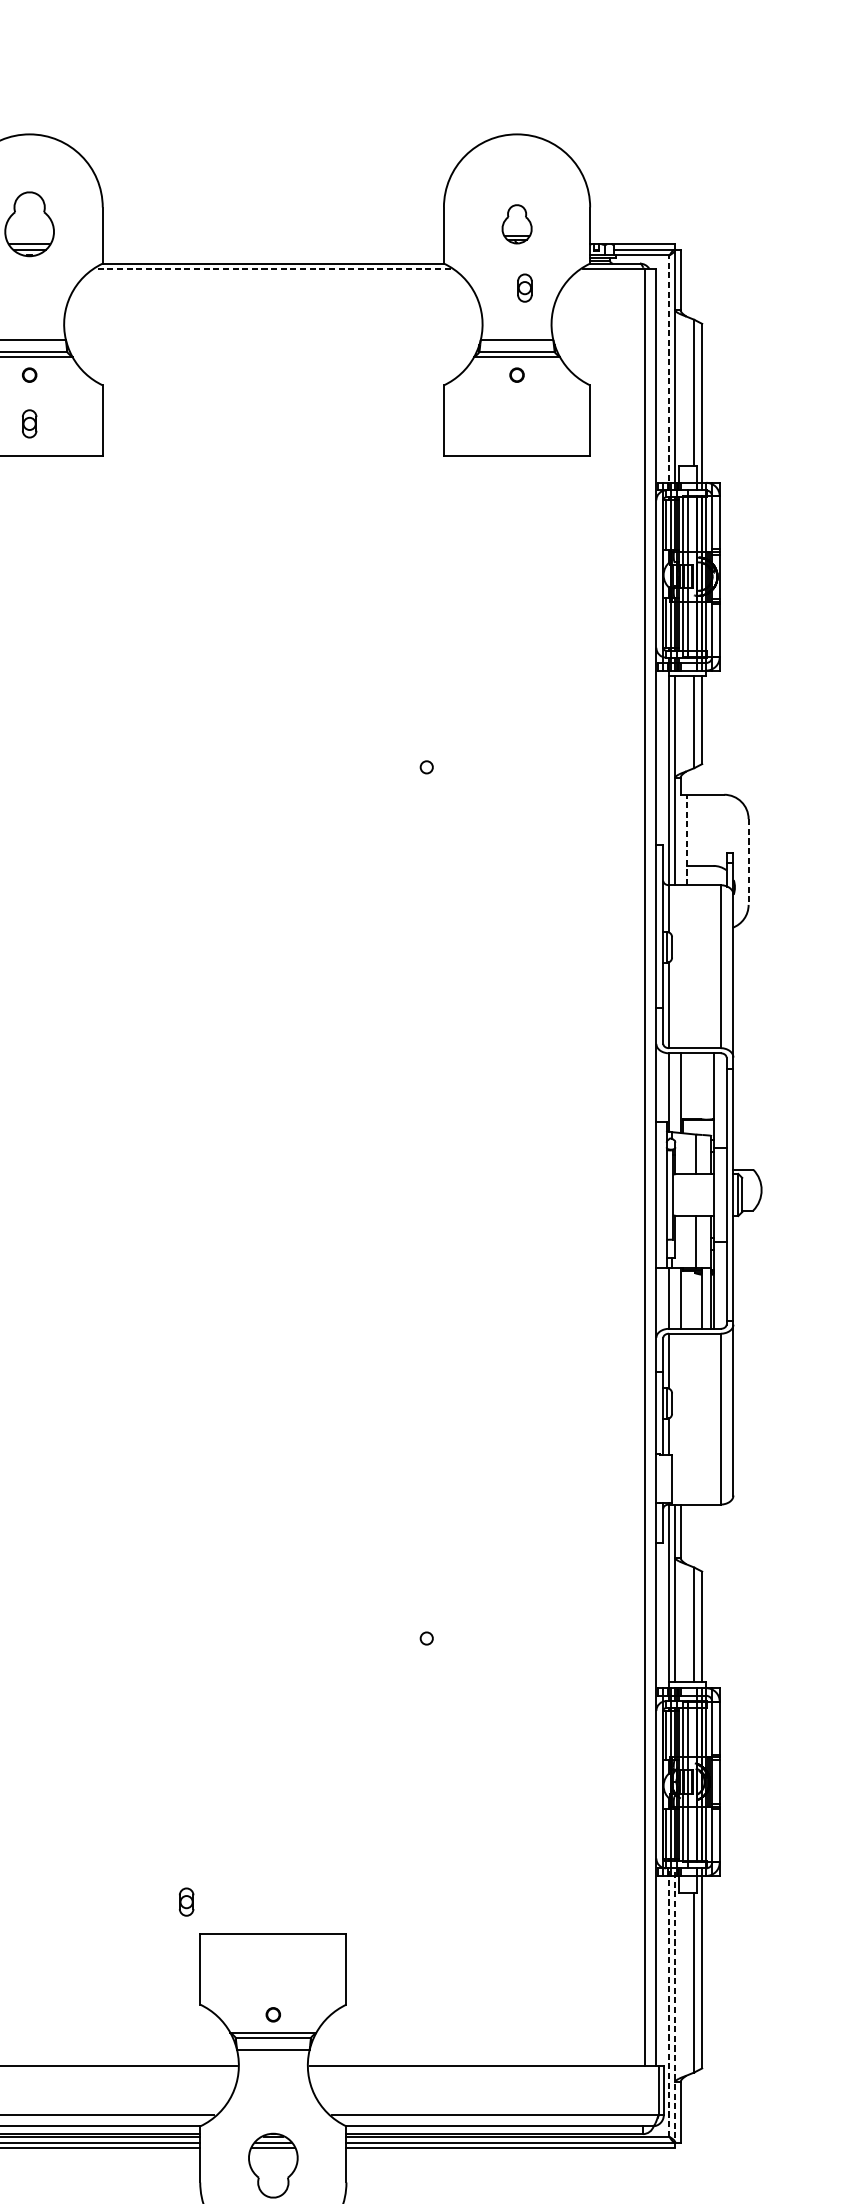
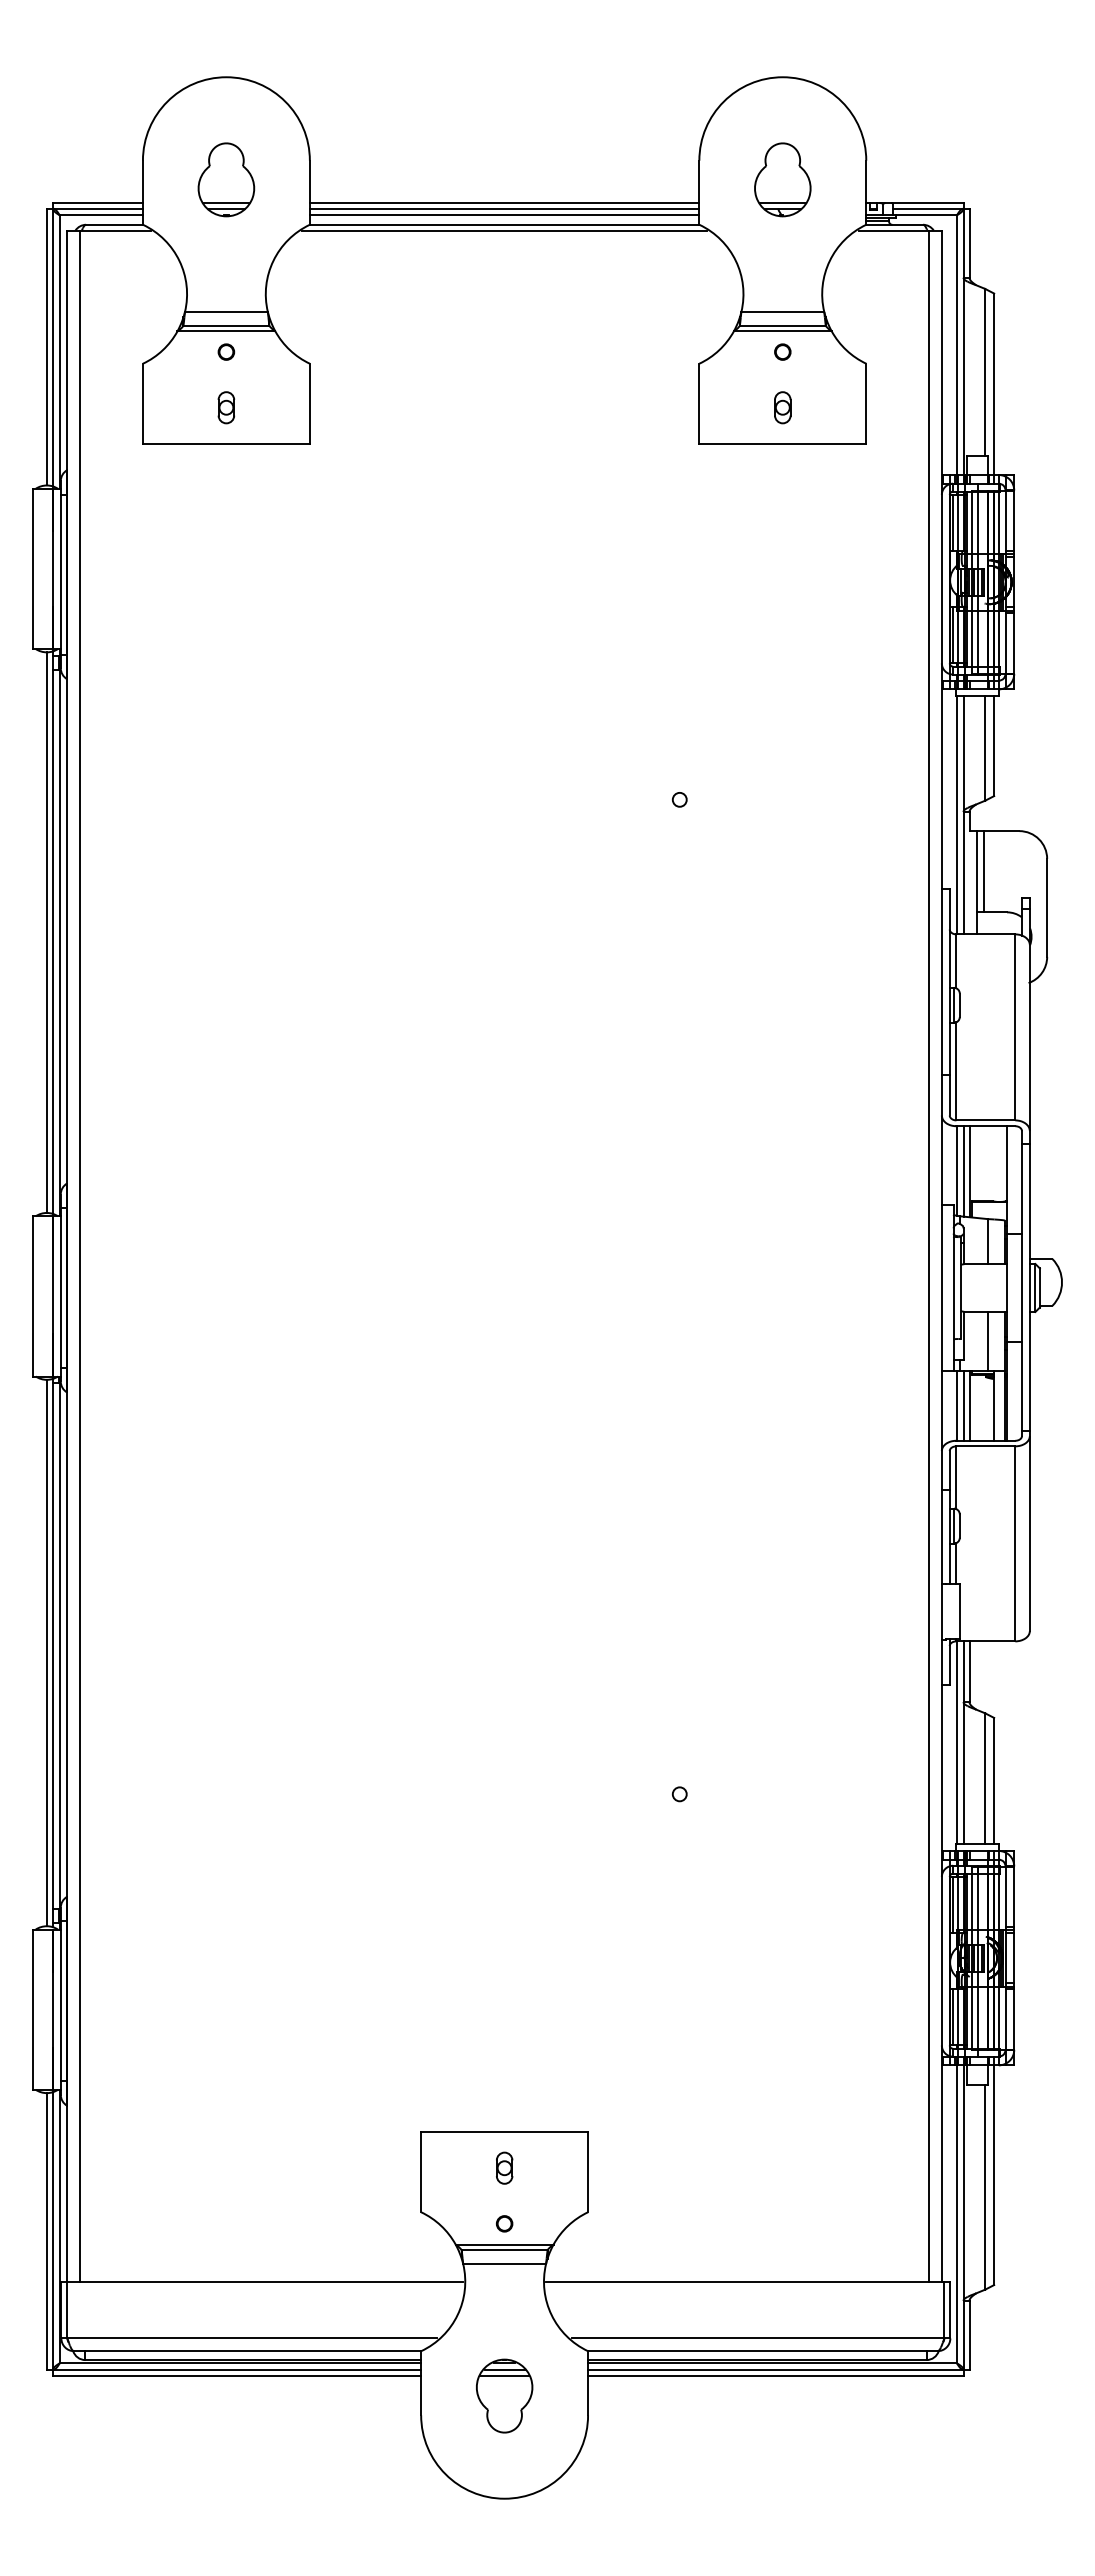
part: (516, 223) -> (782, 179), size x1.67
line: (273, 244) -> (504, 202), added
line: (273, 249) -> (504, 208), added
line: (273, 255) -> (504, 215), added
line: (273, 268) -> (504, 230), dashed -> solid
part: (524, 287) -> (782, 407), moved
line: (669, 372) -> (956, 349), dashed -> solid
line: (692, 830) -> (983, 871), added
line: (687, 839) -> (977, 882), dashed -> solid
line: (748, 861) -> (1047, 907), dashed -> solid
line: (675, 1092) -> (963, 1171), added
line: (675, 1297) -> (963, 1405), added
part: (186, 1901) -> (504, 2167), moved
line: (669, 2002) -> (956, 2209), dashed -> solid
line: (675, 2008) -> (963, 2216), dashed -> solid

